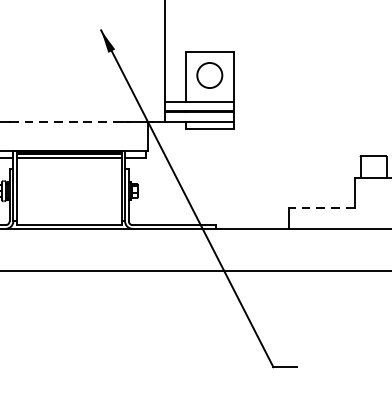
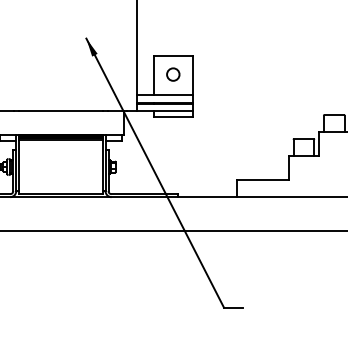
circle: (210, 75) -> (173, 74), size x0.62
line: (68, 121) -> (60, 111), dashed -> solid
line: (321, 208) -> (262, 180), dashed -> solid

